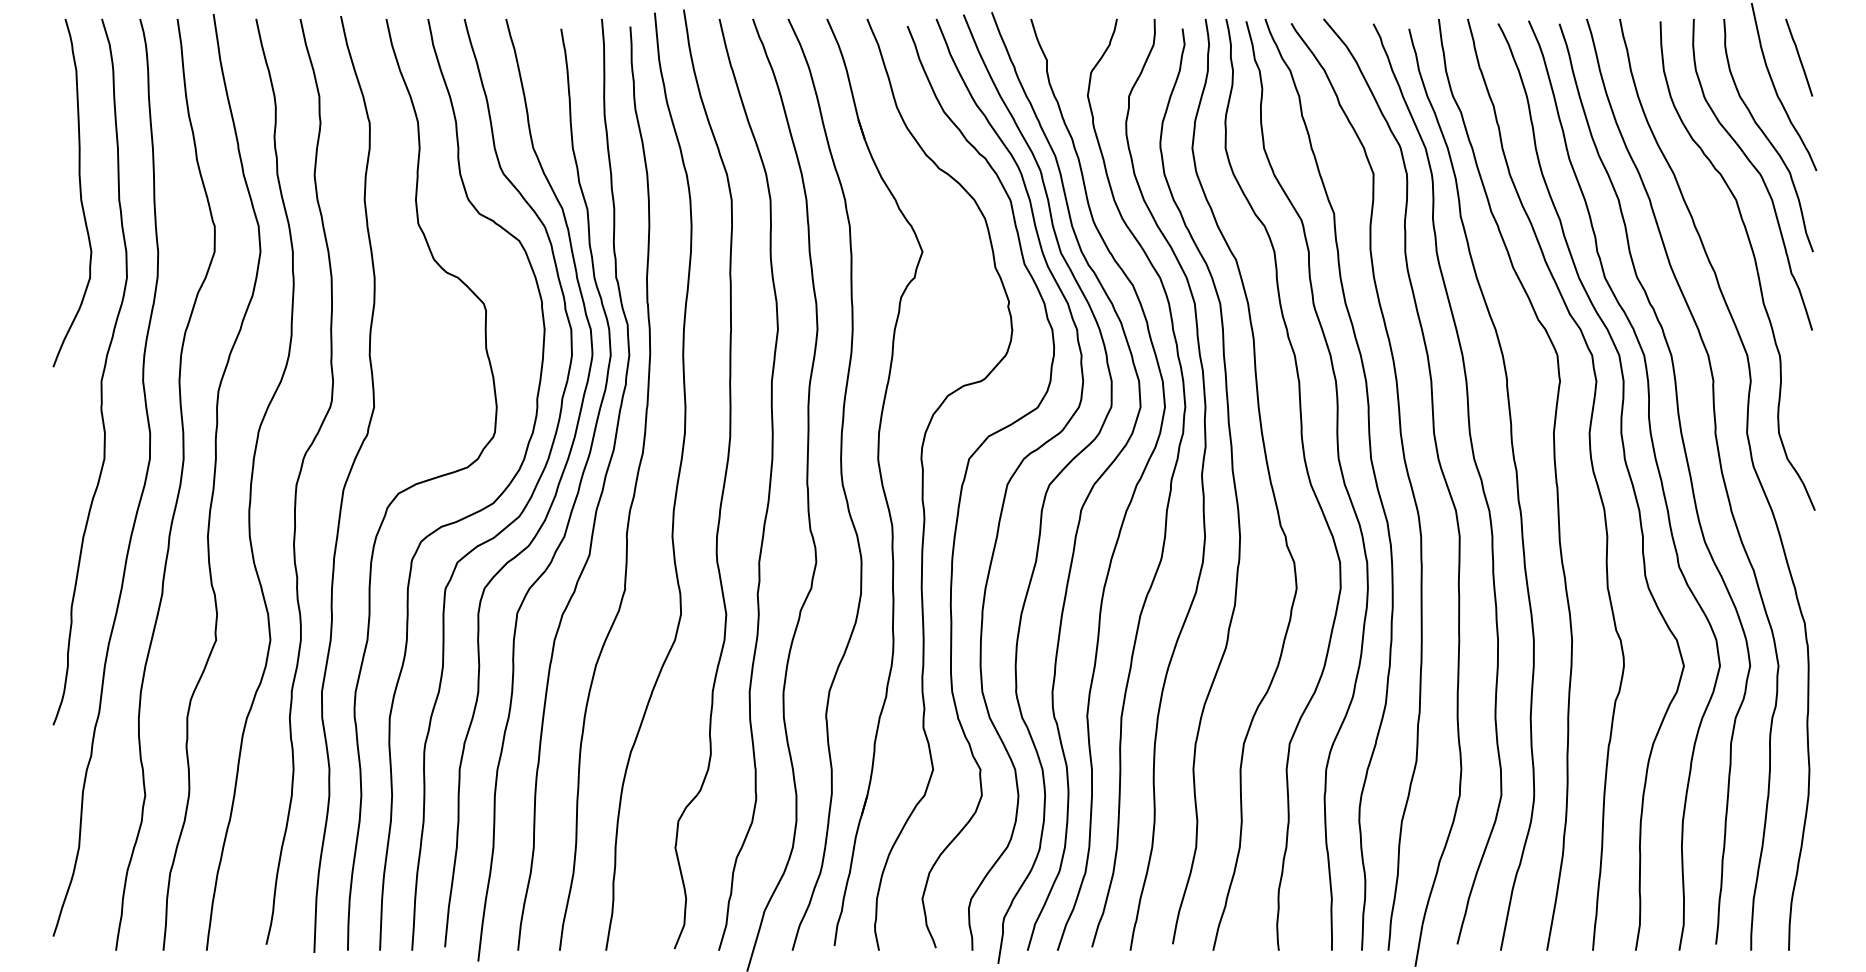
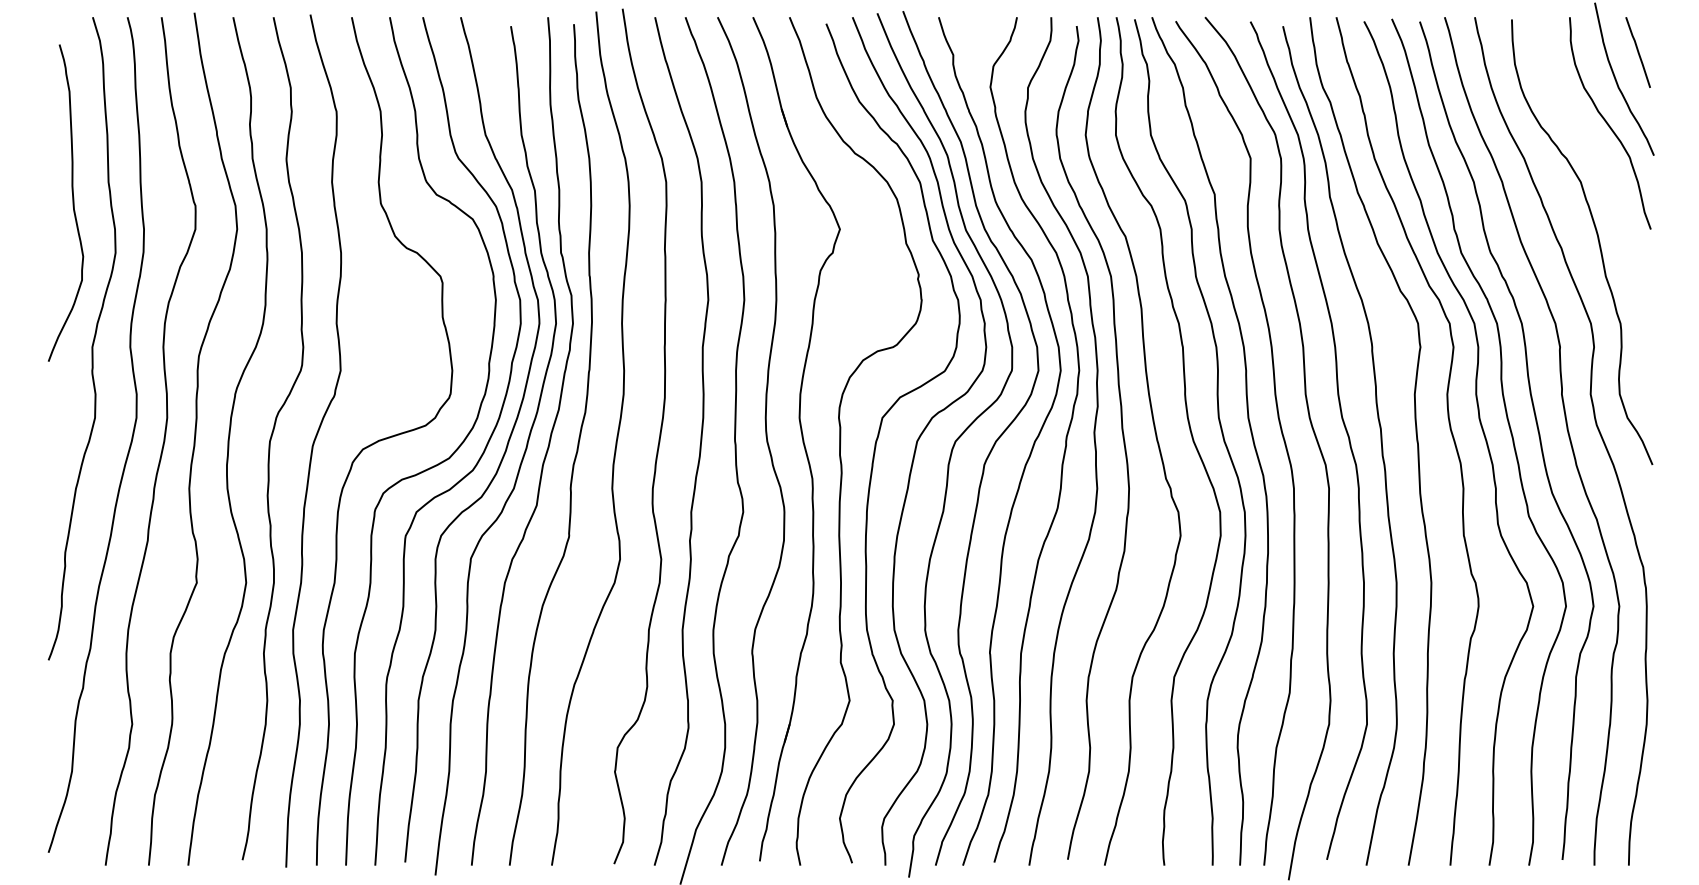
curve: (1756, 171) -> (1599, 156), removed
curve: (79, 193) -> (72, 203), moved

